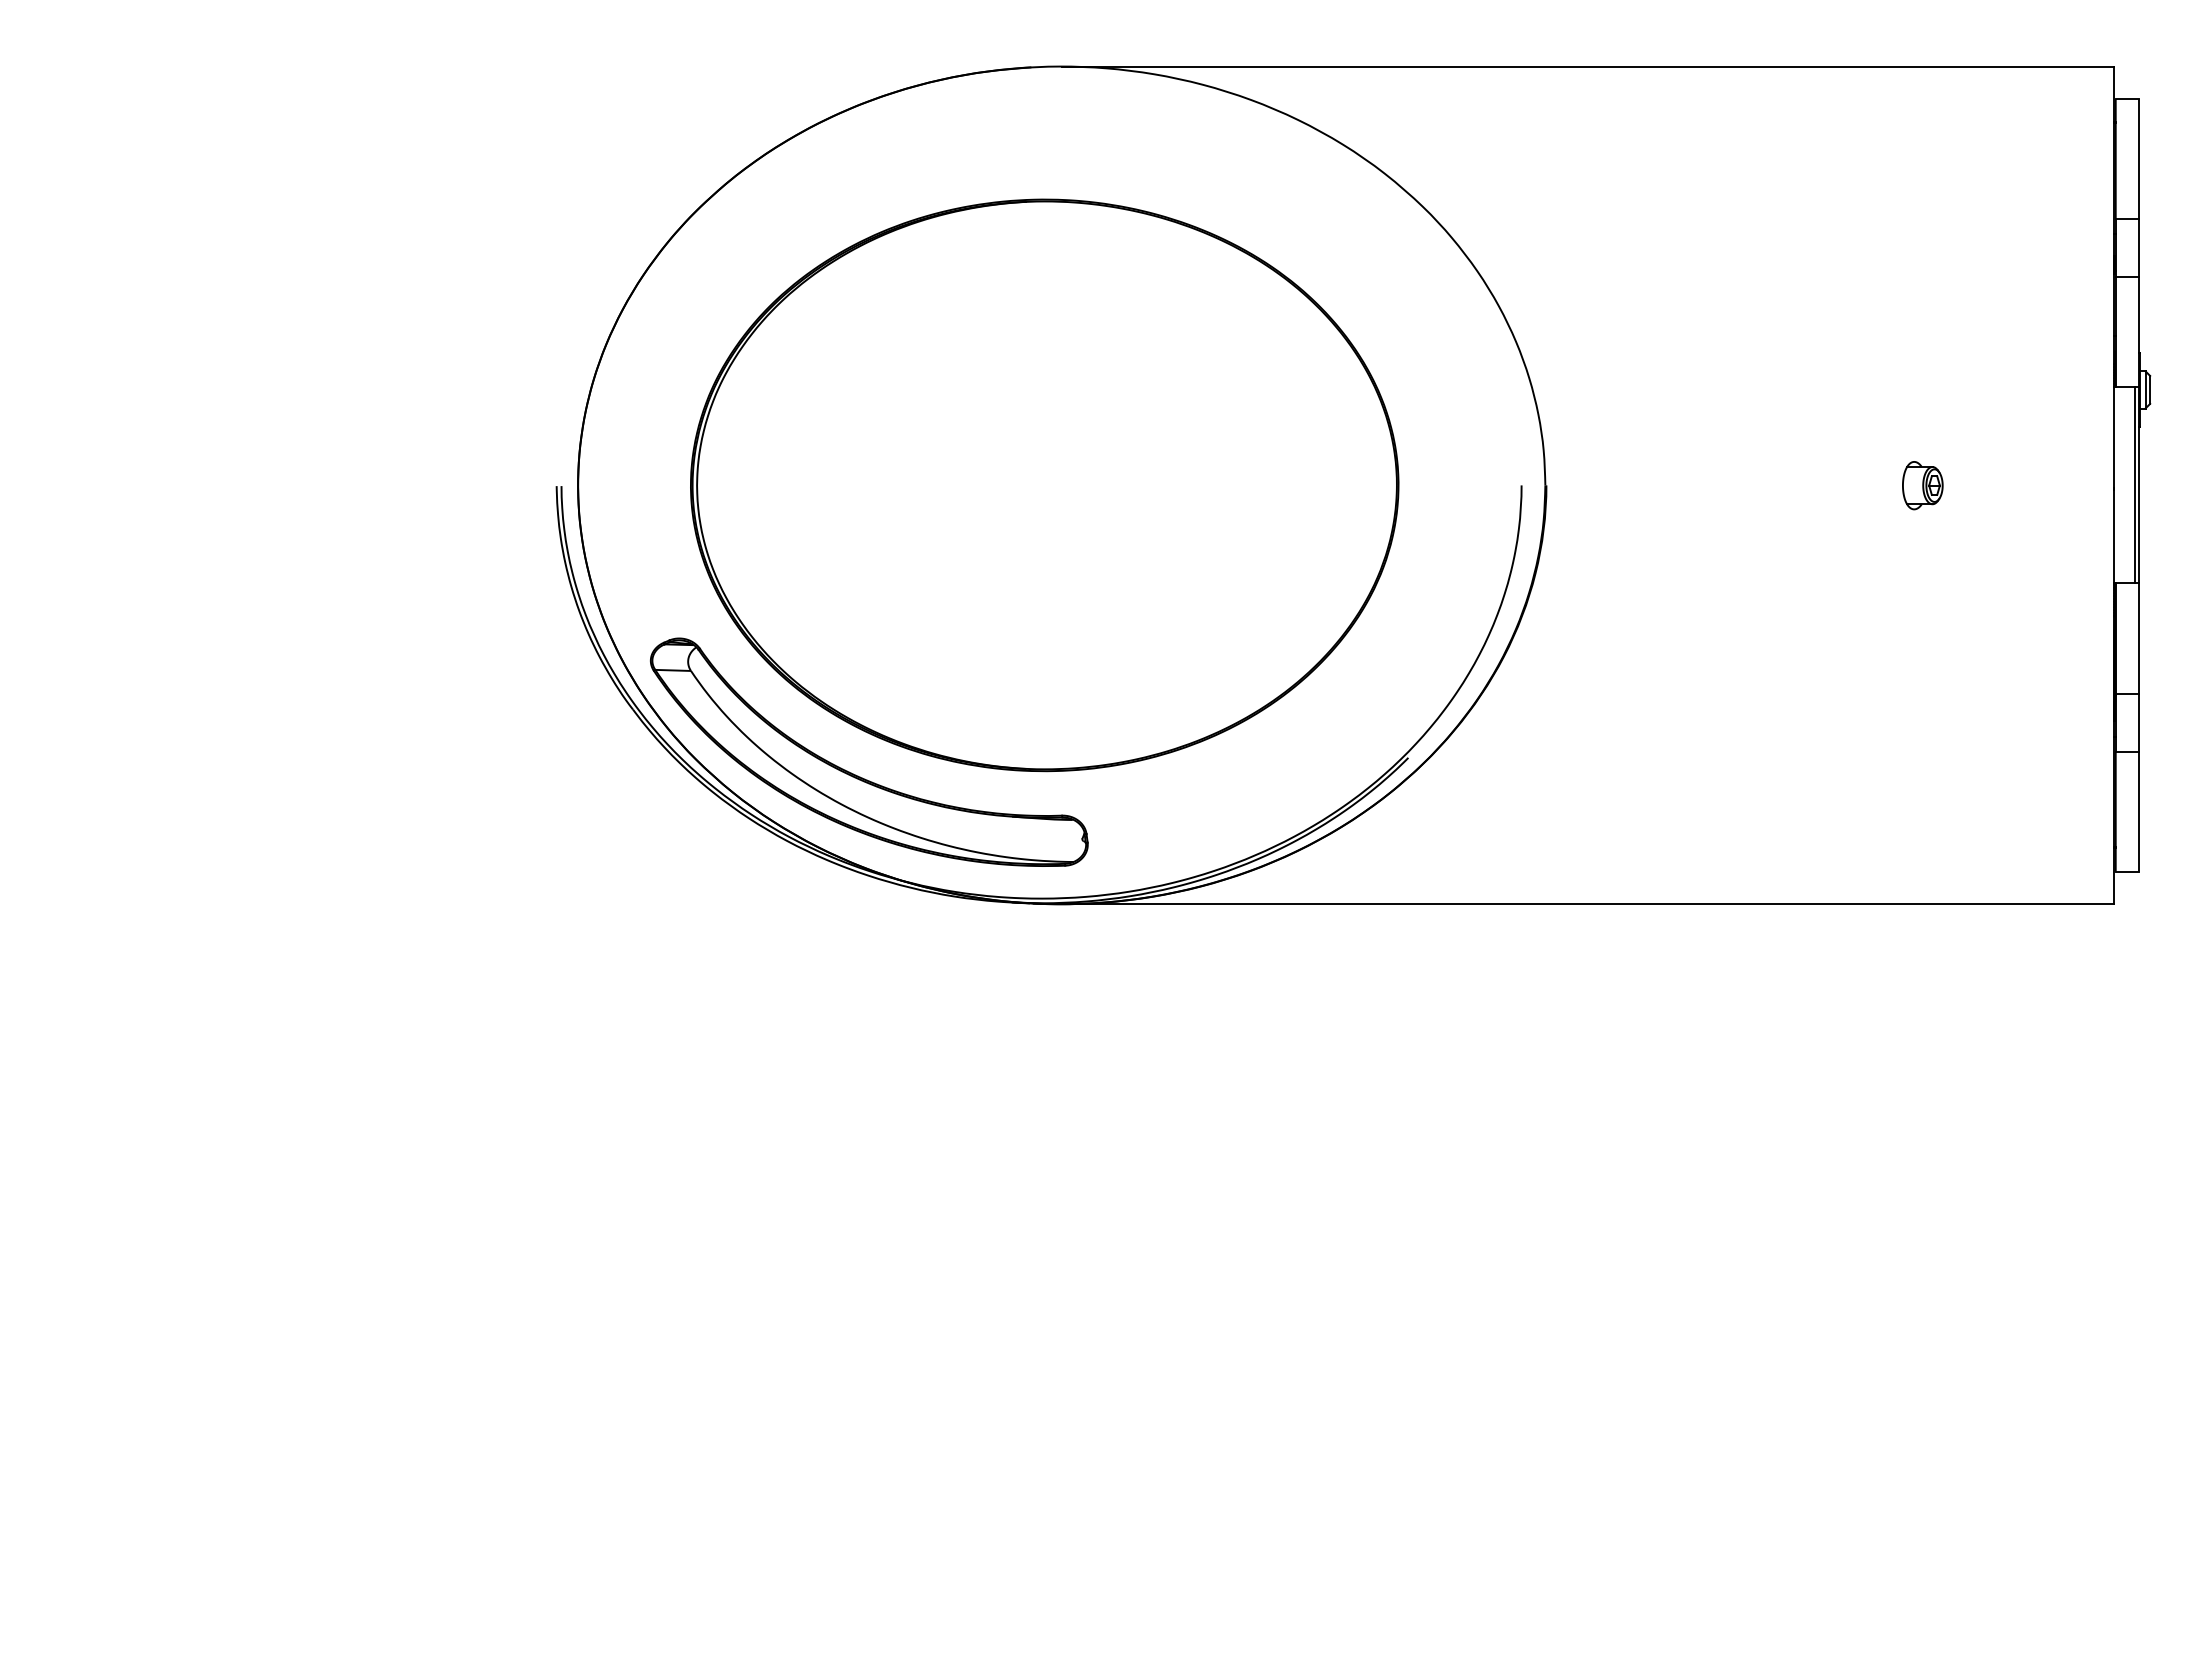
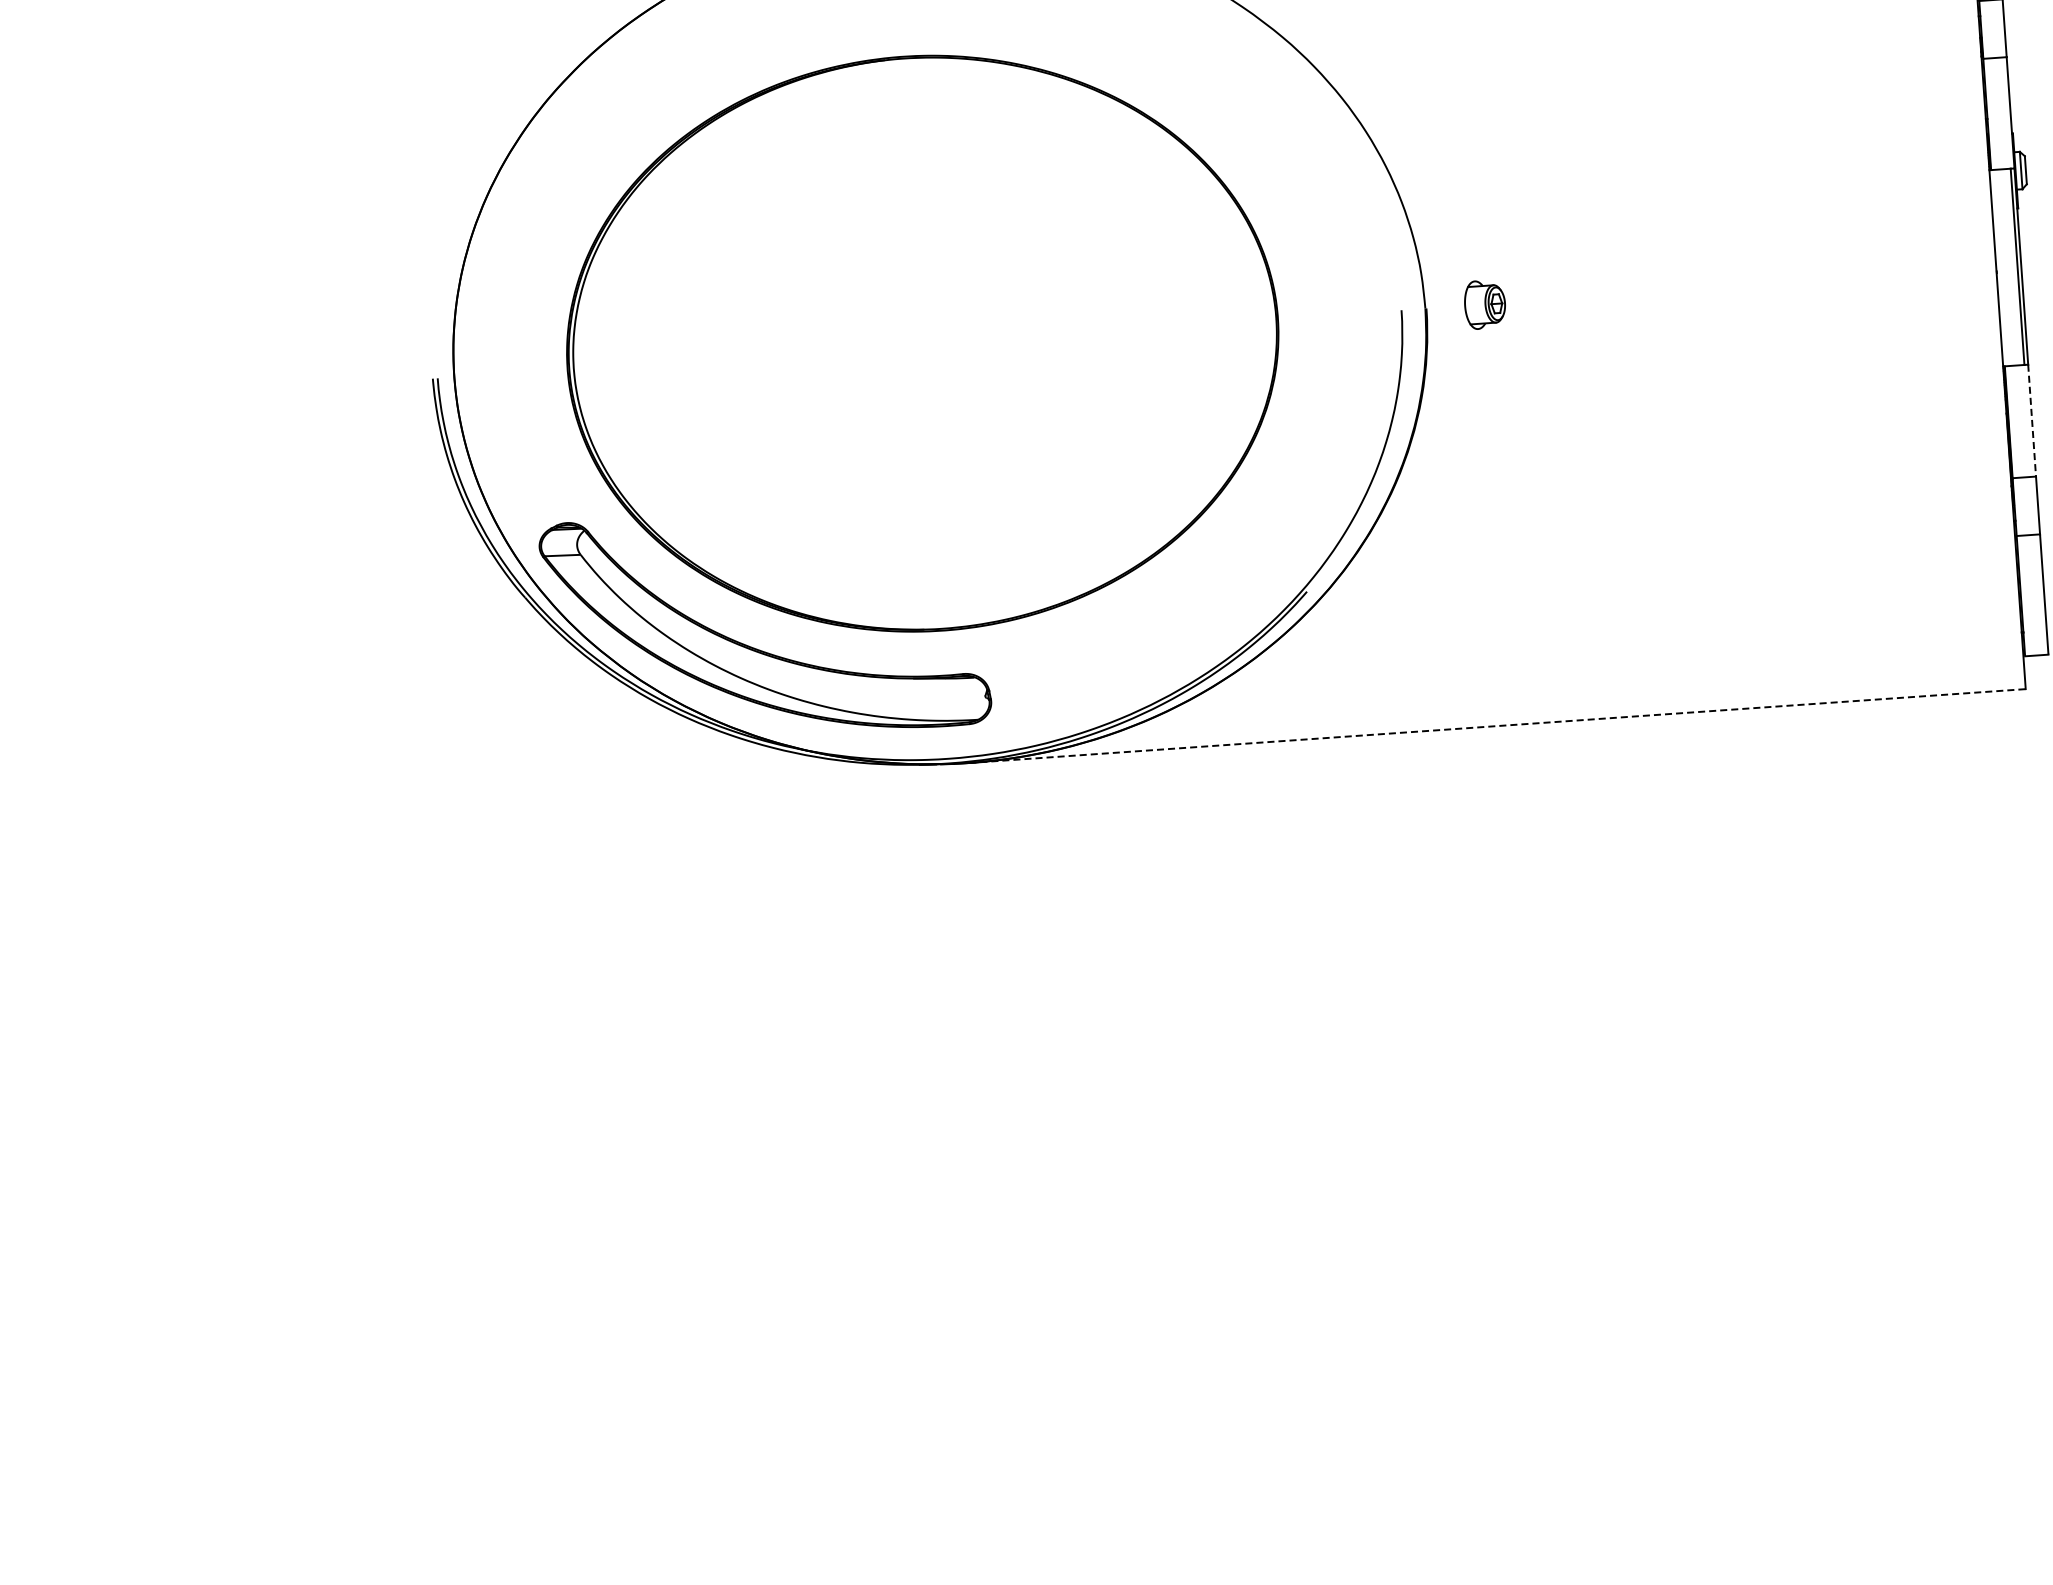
part: (1922, 485) -> (1484, 304), moved
line: (2138, 638) -> (2031, 420), solid -> dashed
line: (1588, 904) -> (1498, 726), solid -> dashed

